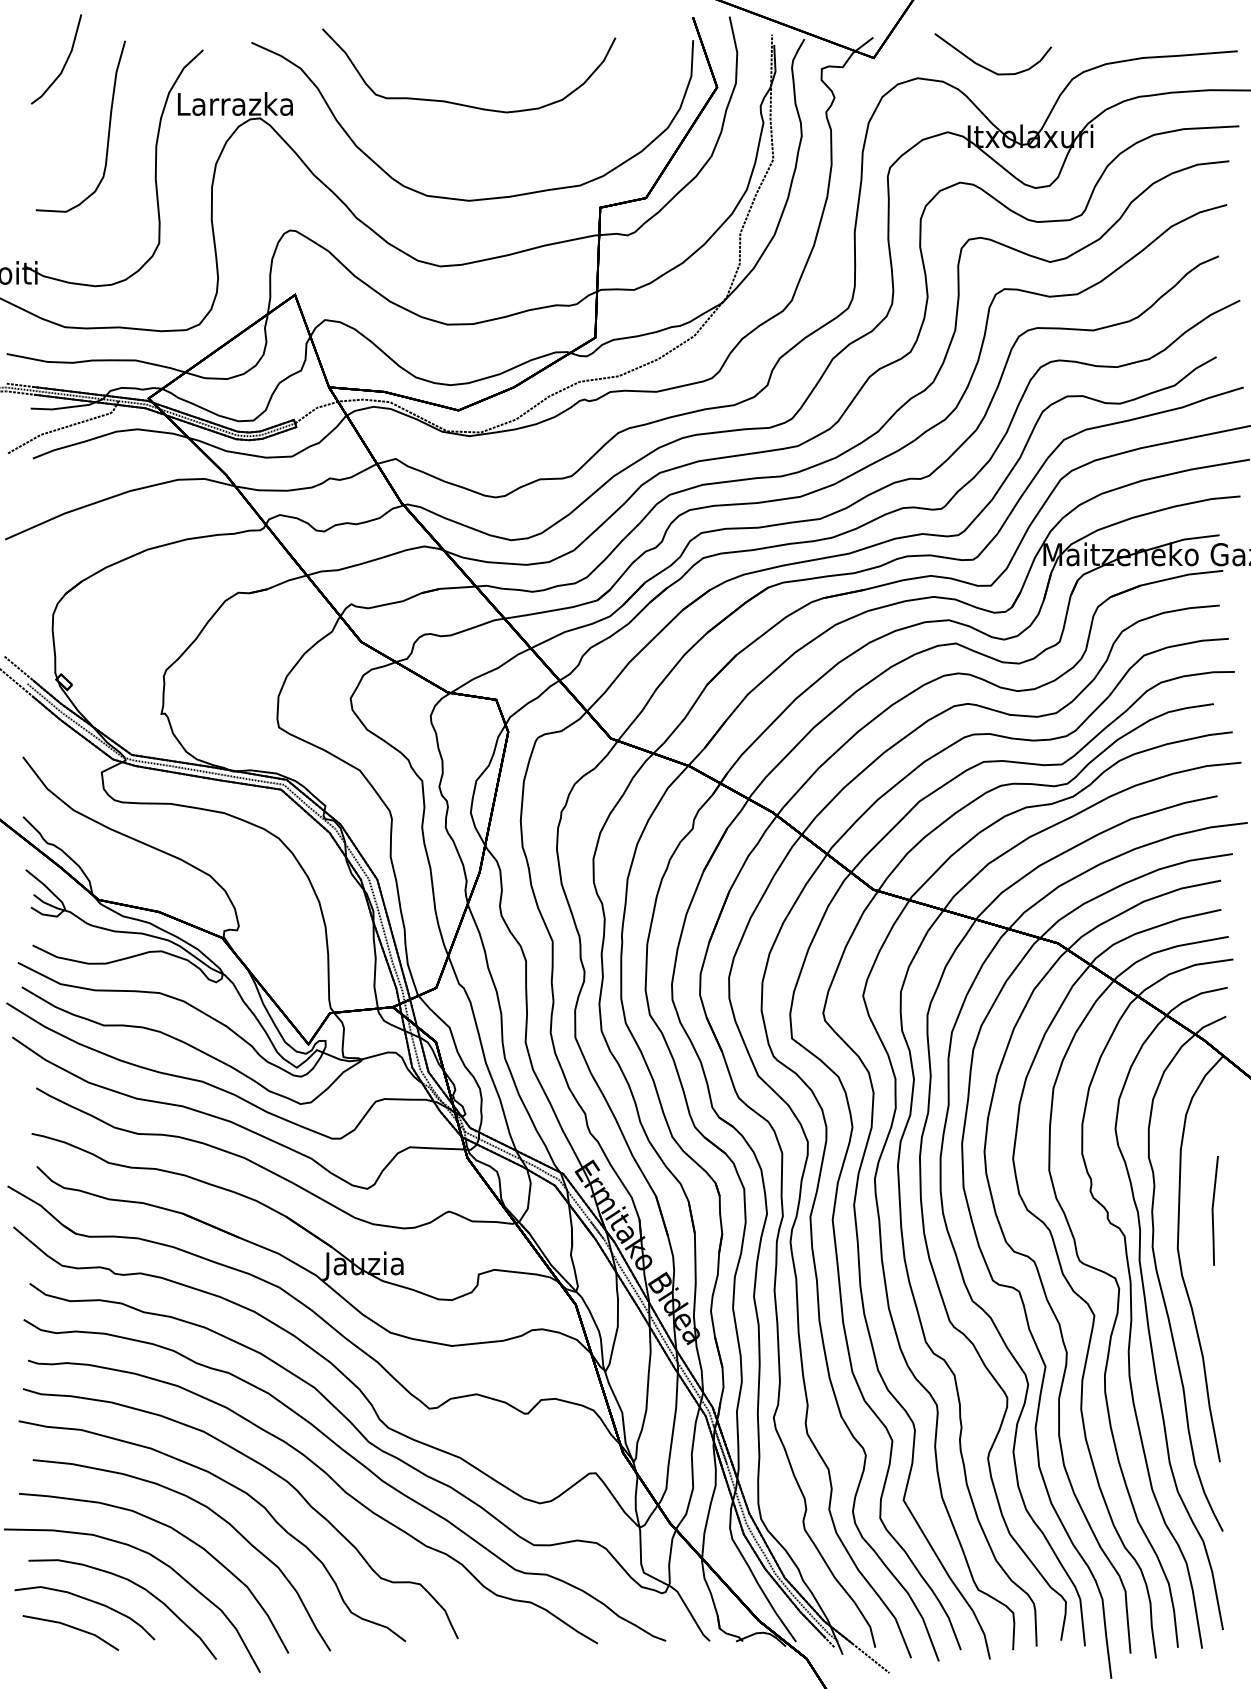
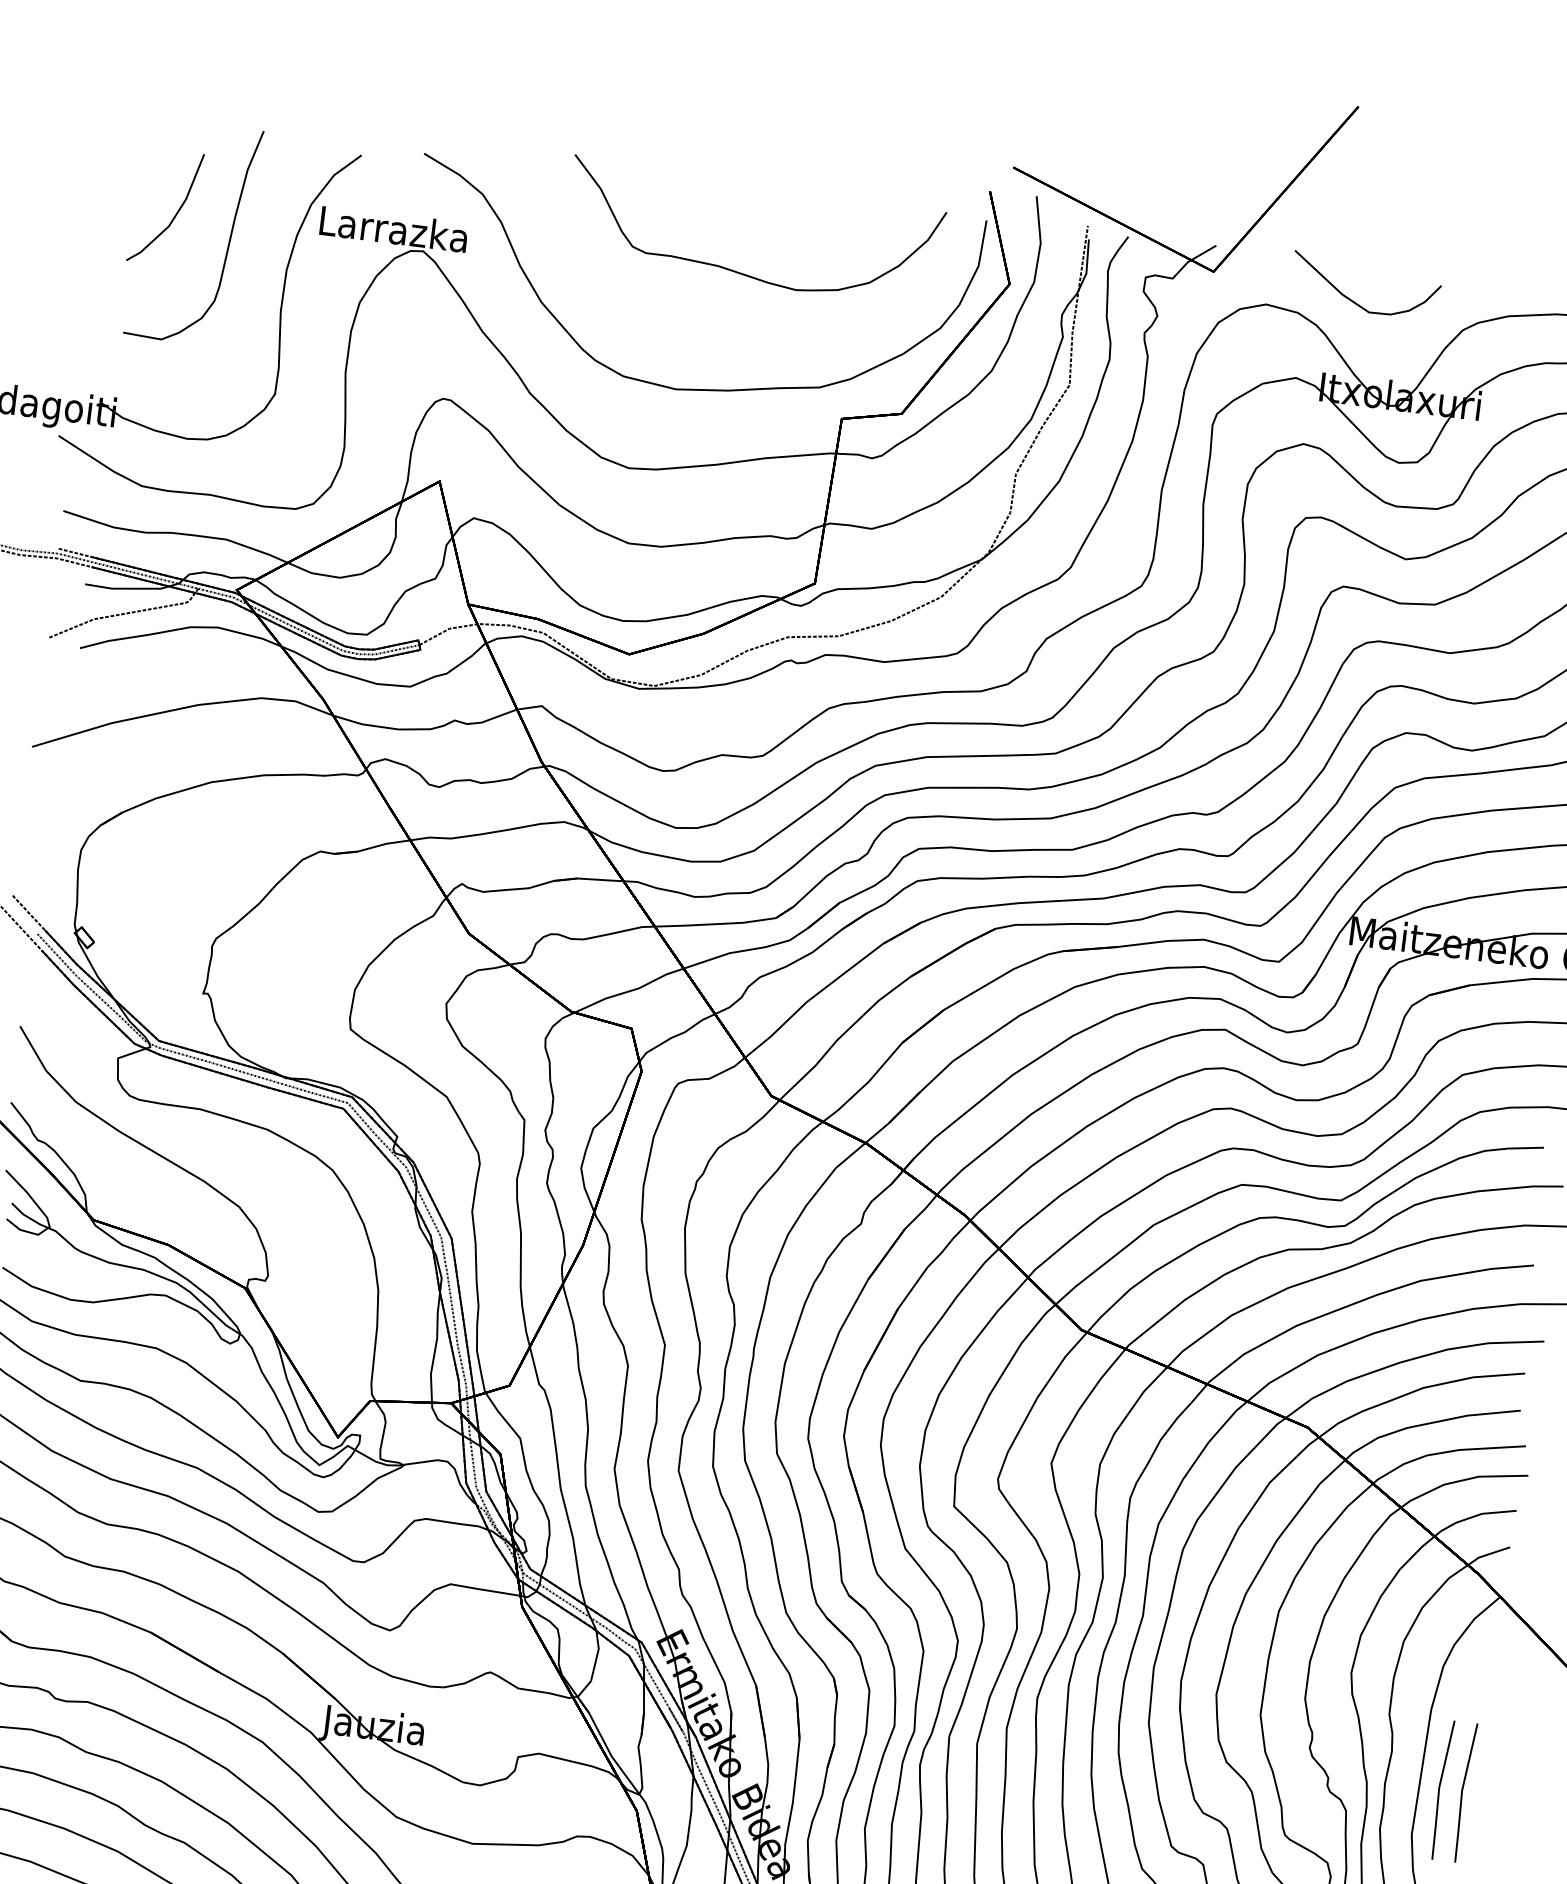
part: (64, 63) -> (175, 214), moved
curve: (460, 103) -> (739, 271), moved
line: (1195, 1210) -> (1440, 1789), added

